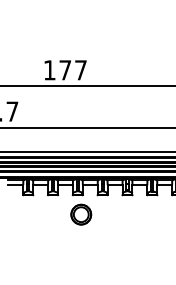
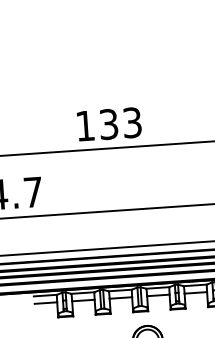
text: (72, 70) -> (119, 123), 177 -> 133

